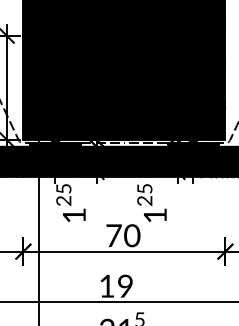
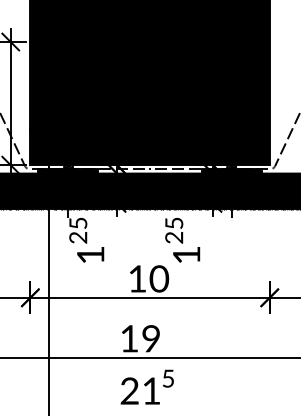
text: (113, 235) -> (137, 278), 70 -> 10

